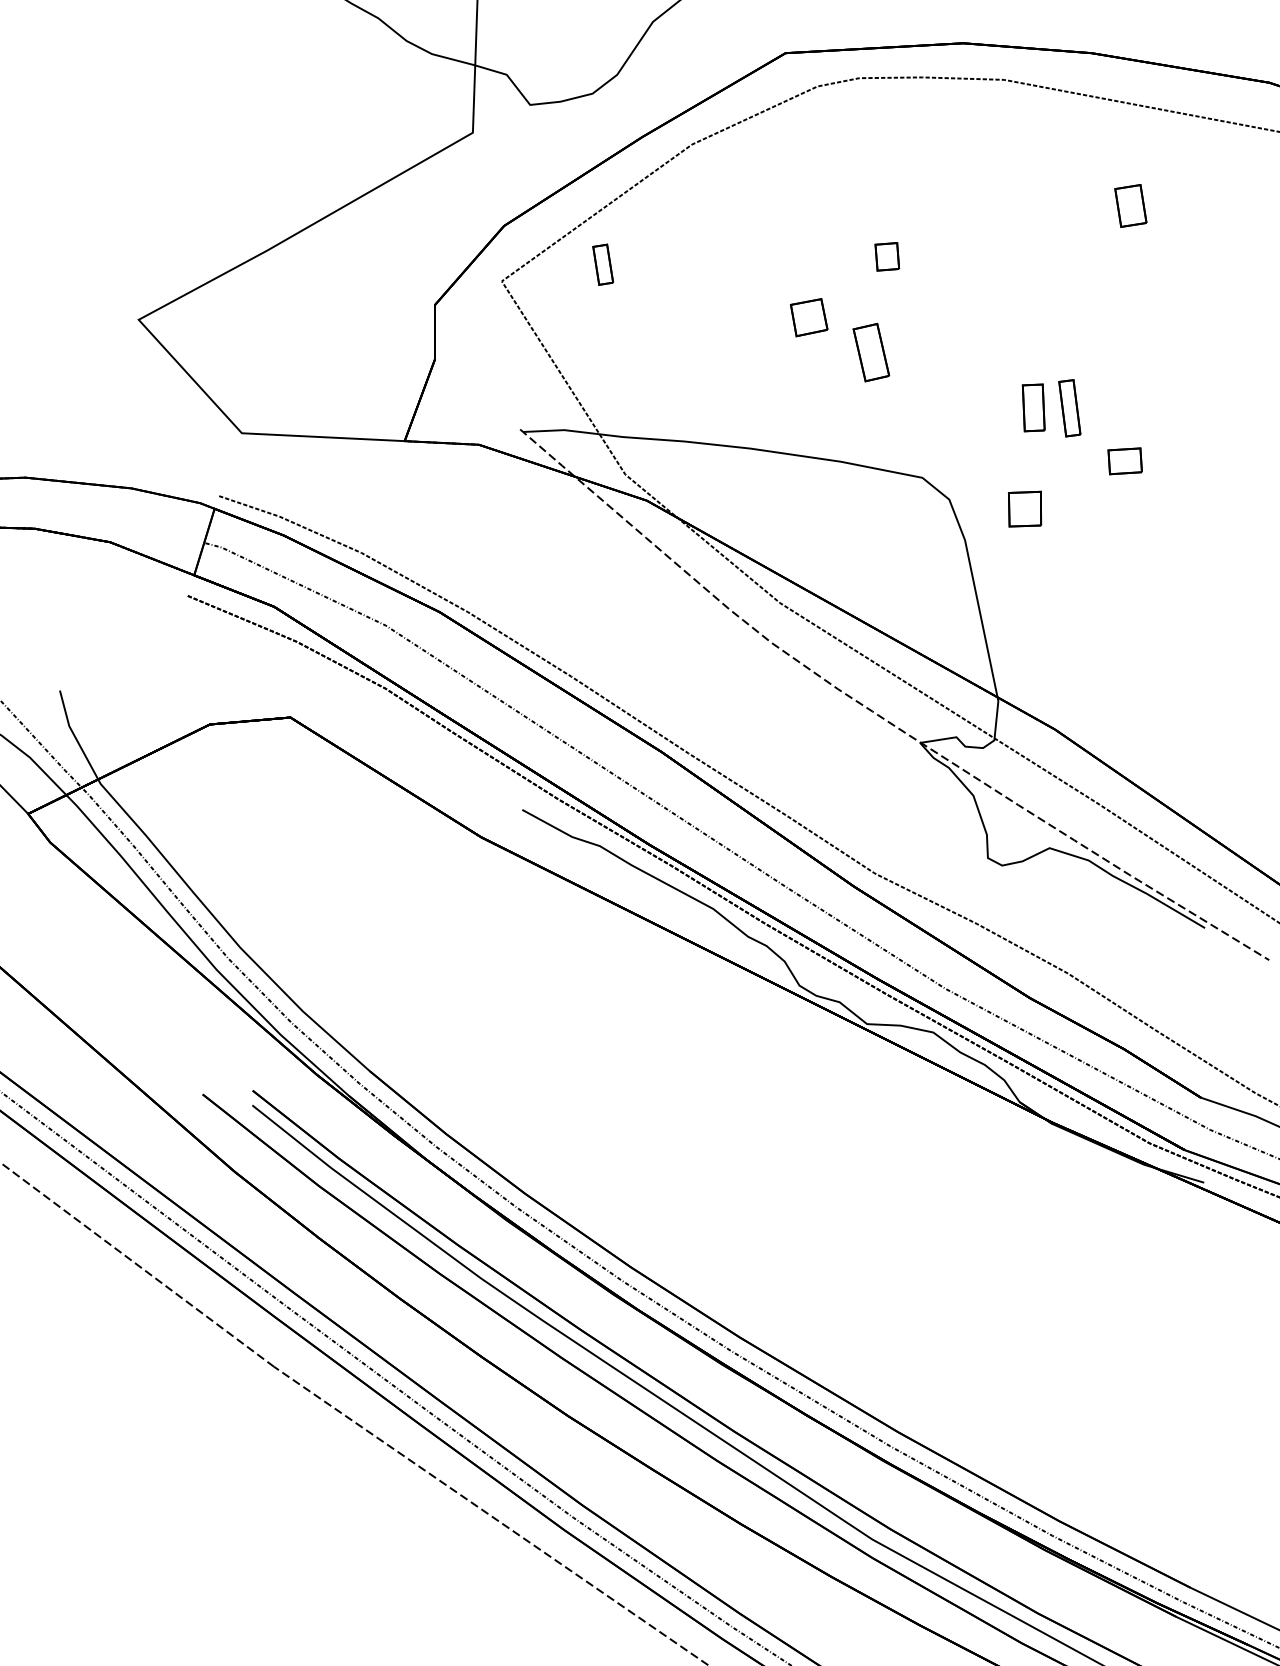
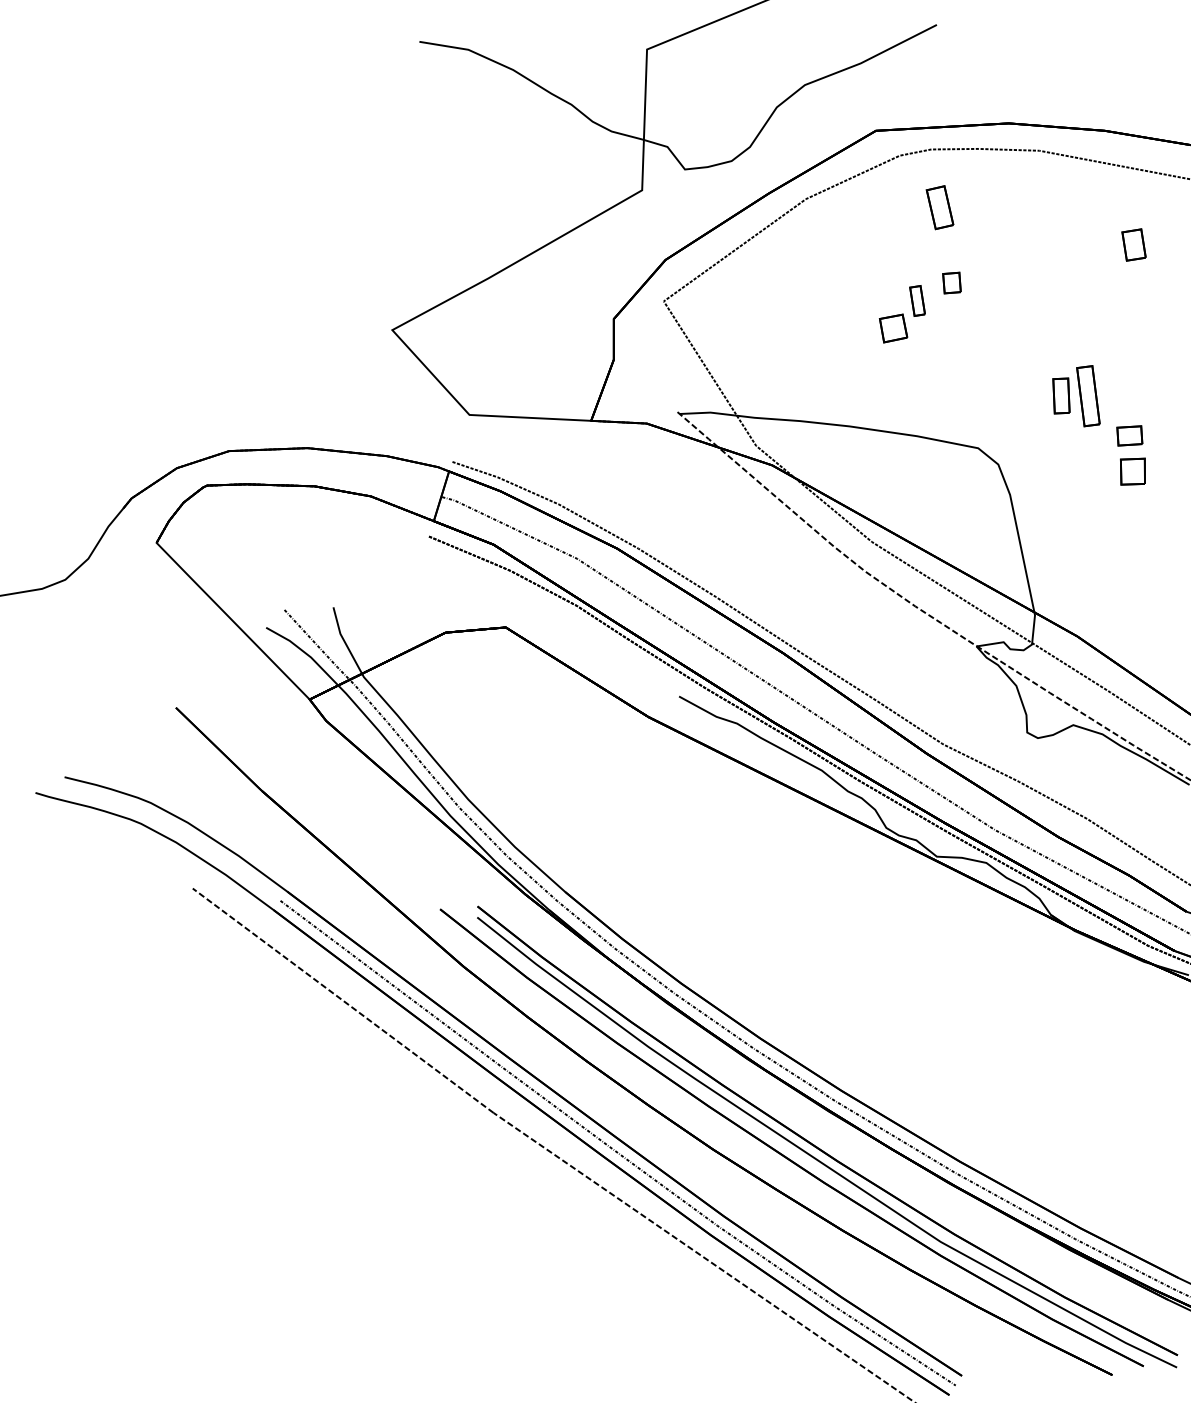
part: (603, 264) -> (917, 300), moved
part: (870, 352) -> (939, 207), moved
part: (1069, 408) -> (1088, 396), size x1.43
part: (1024, 508) -> (1132, 471), moved

